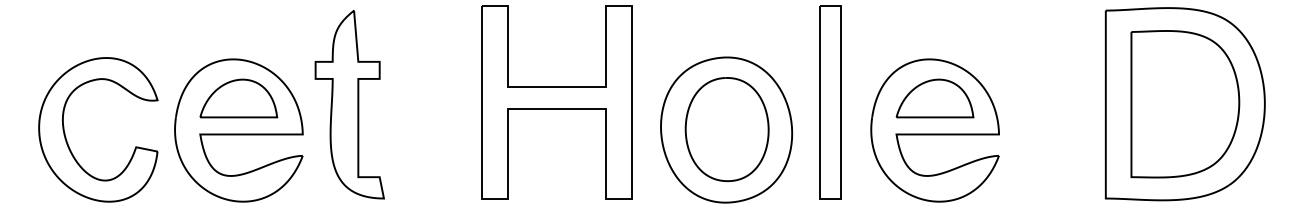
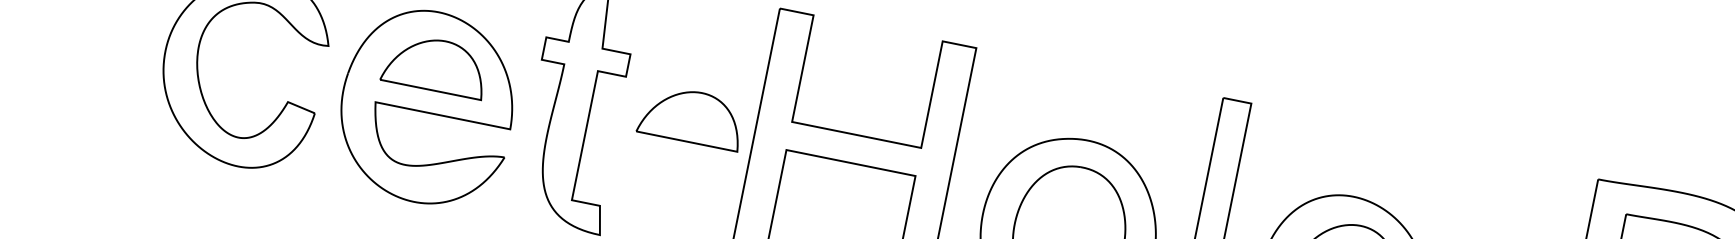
part: (433, 98) -> (691, 116), added

